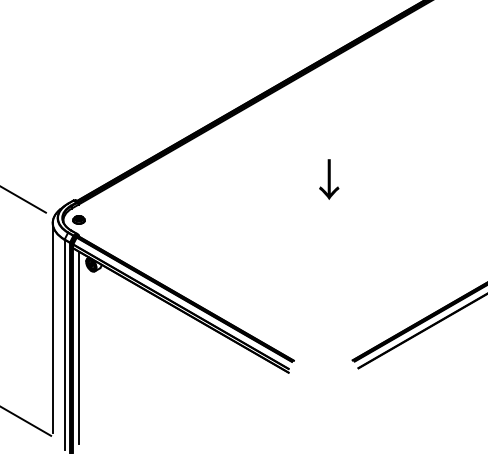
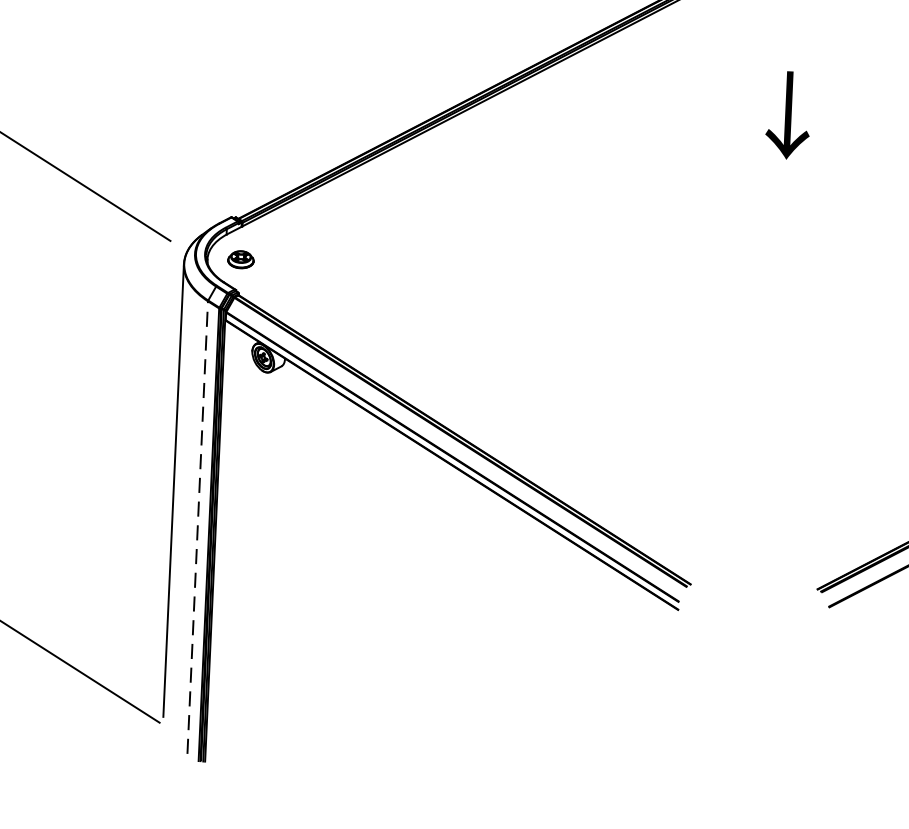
text: (329, 179) -> (788, 115), moved
line: (64, 344) -> (197, 527), solid -> dashed
line: (79, 347) -> (229, 534), removed

